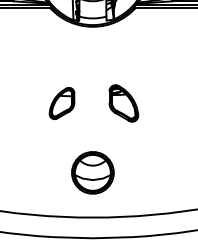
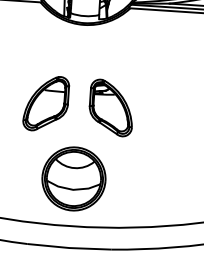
part: (61, 103) -> (45, 103), size x1.67
part: (123, 103) -> (111, 107), size x1.43
part: (92, 172) -> (73, 178), size x1.43

